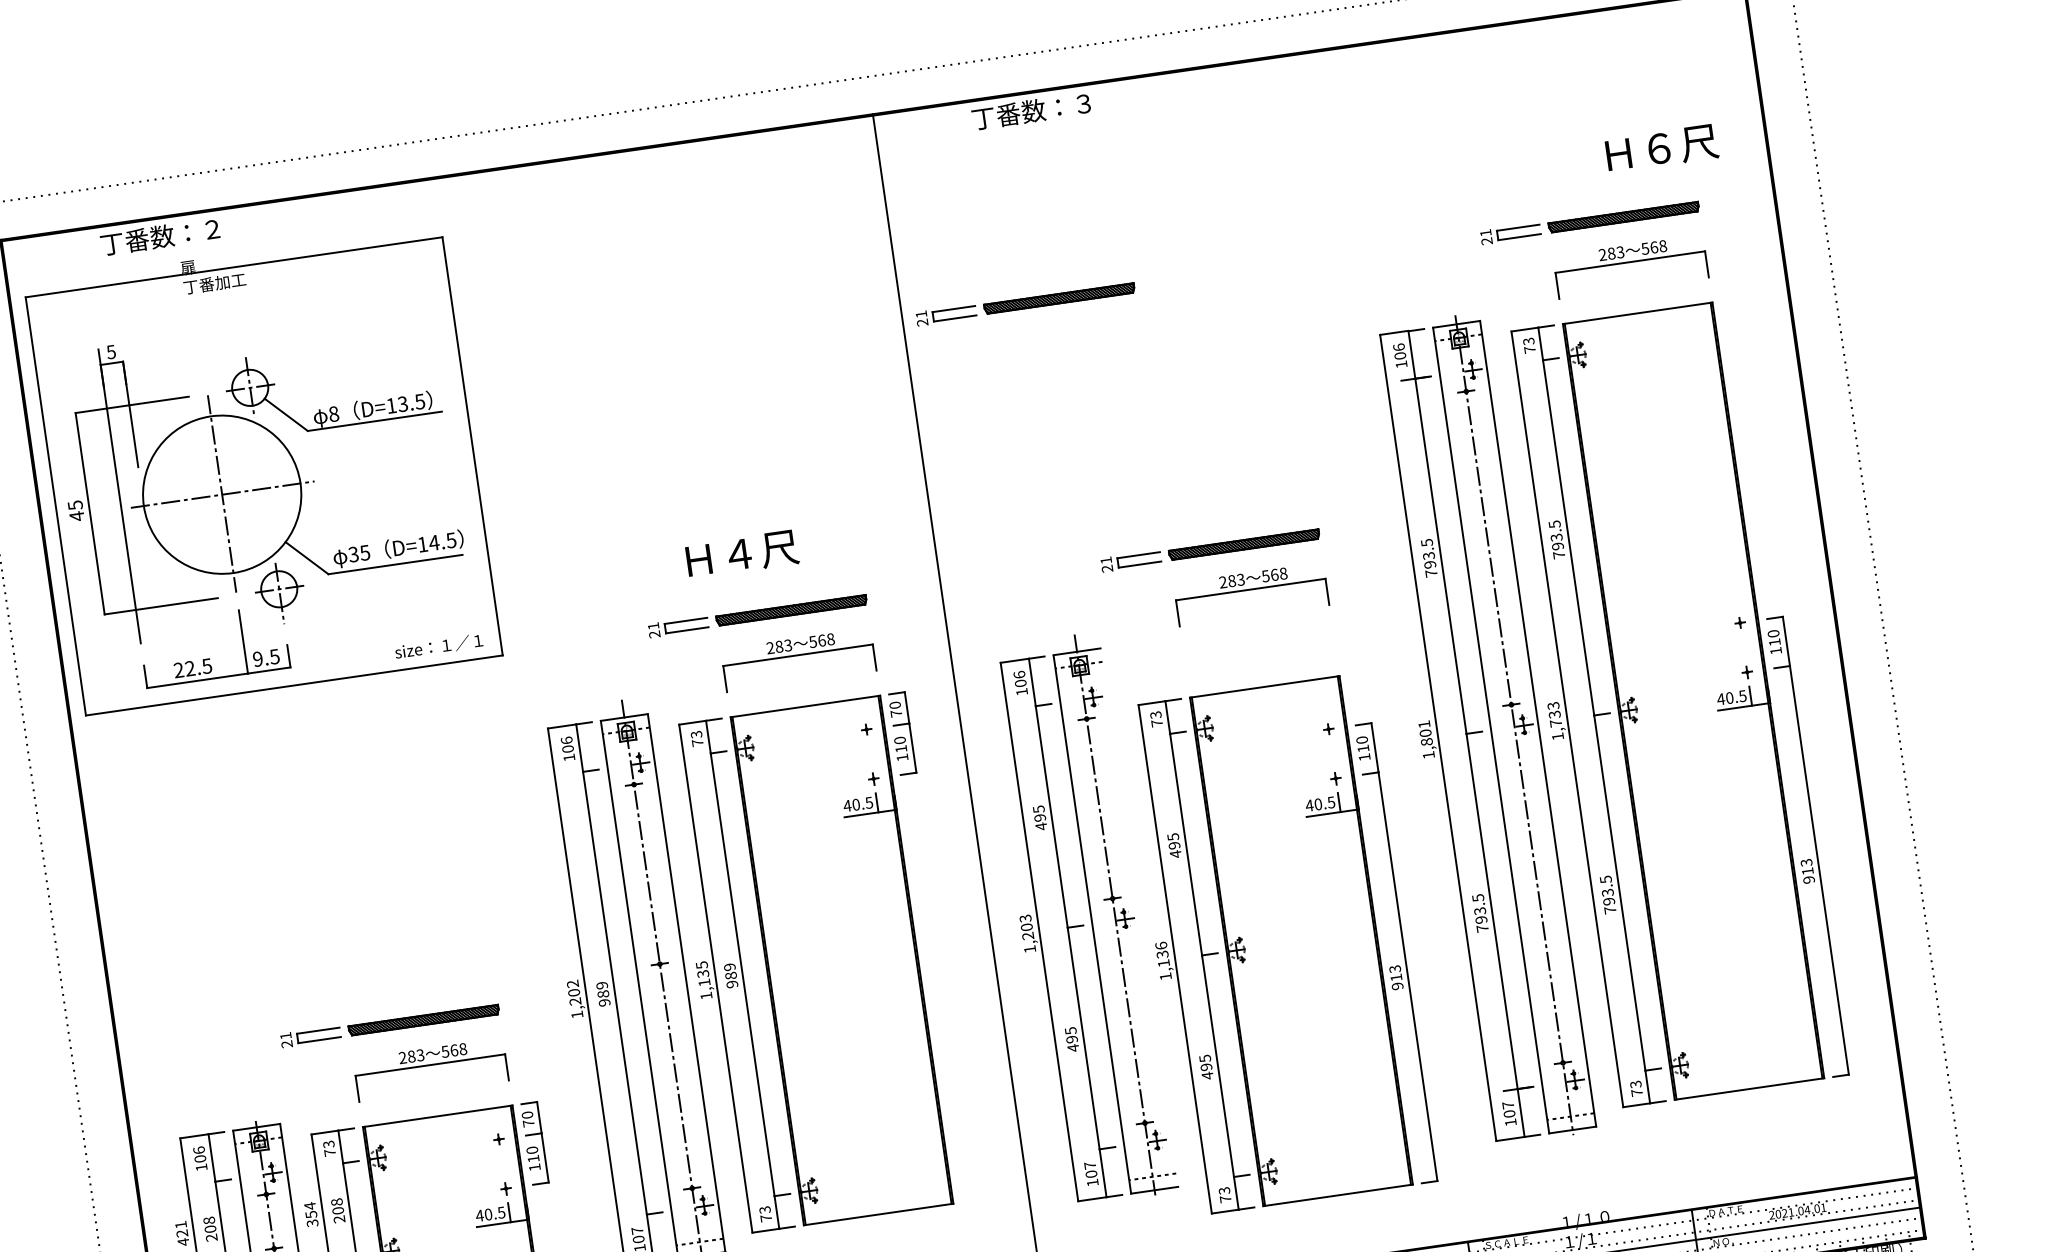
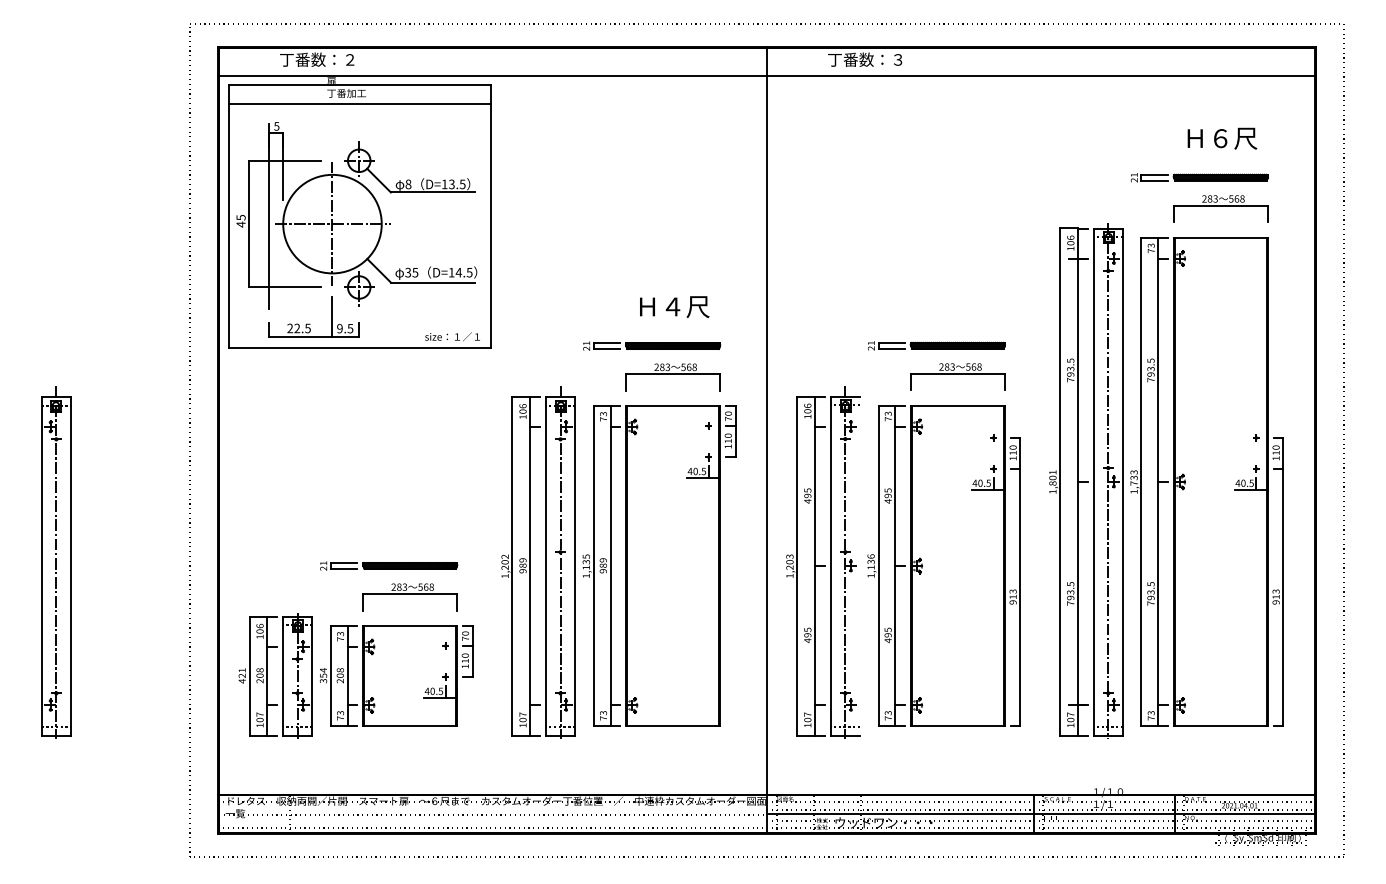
text: (1662, 148) -> (1222, 138), moved
line: (879, 158) -> (767, 75), added
line: (237, 298) -> (359, 104), added
part: (1025, 303) -> (844, 177), removed
text: (741, 553) -> (674, 306), moved
part: (1278, 943) -> (943, 565), moved

